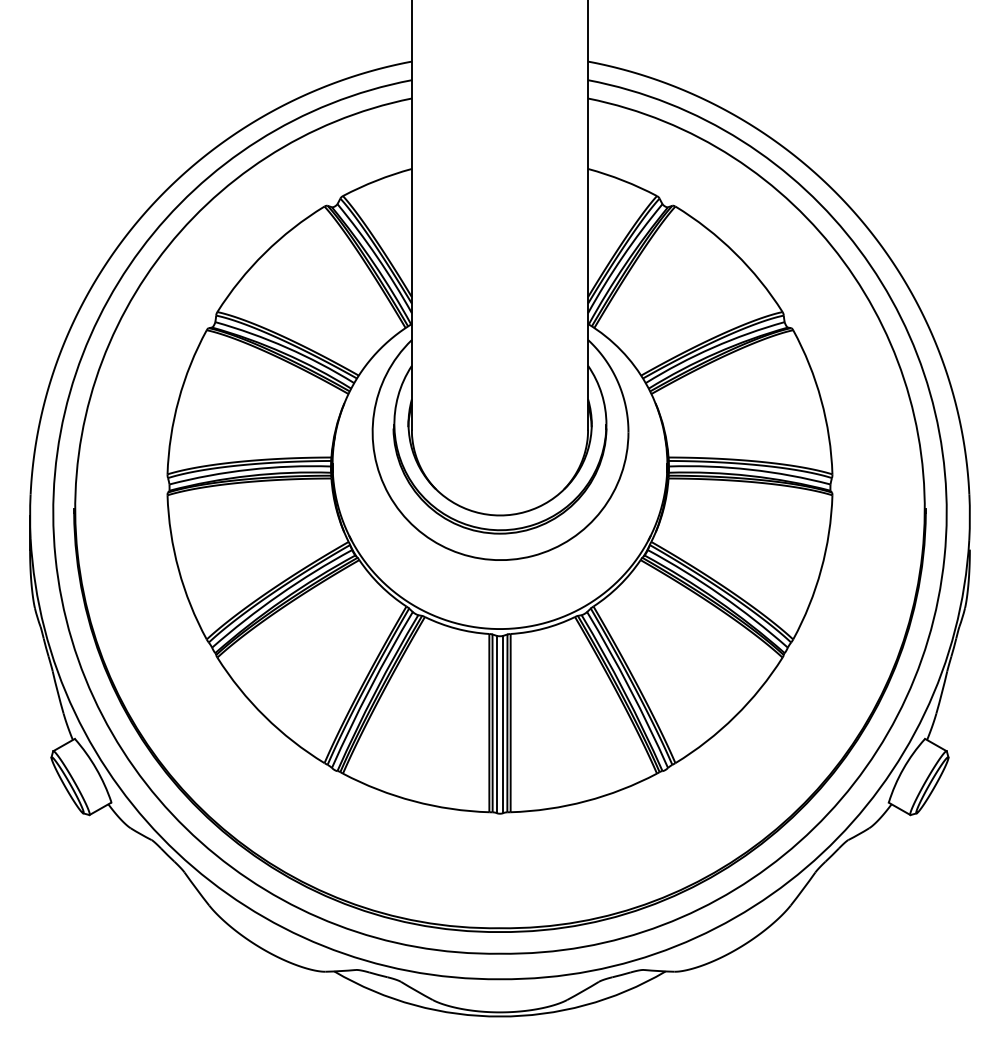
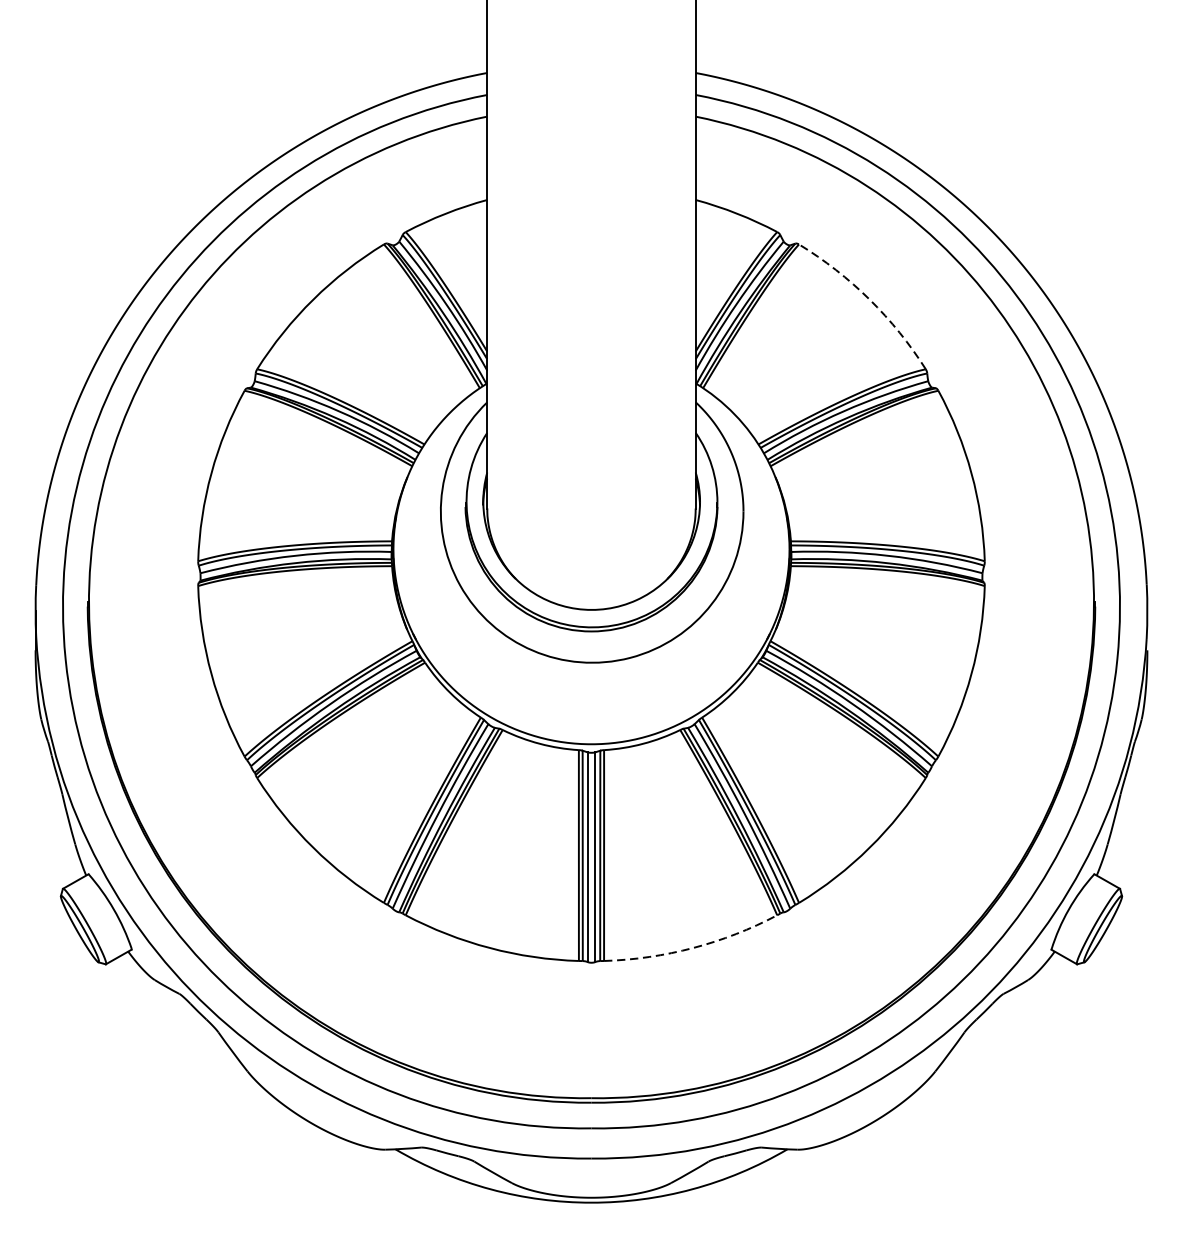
arc: (735, 253) -> (870, 299), solid -> dashed
arc: (586, 801) -> (693, 948), solid -> dashed

